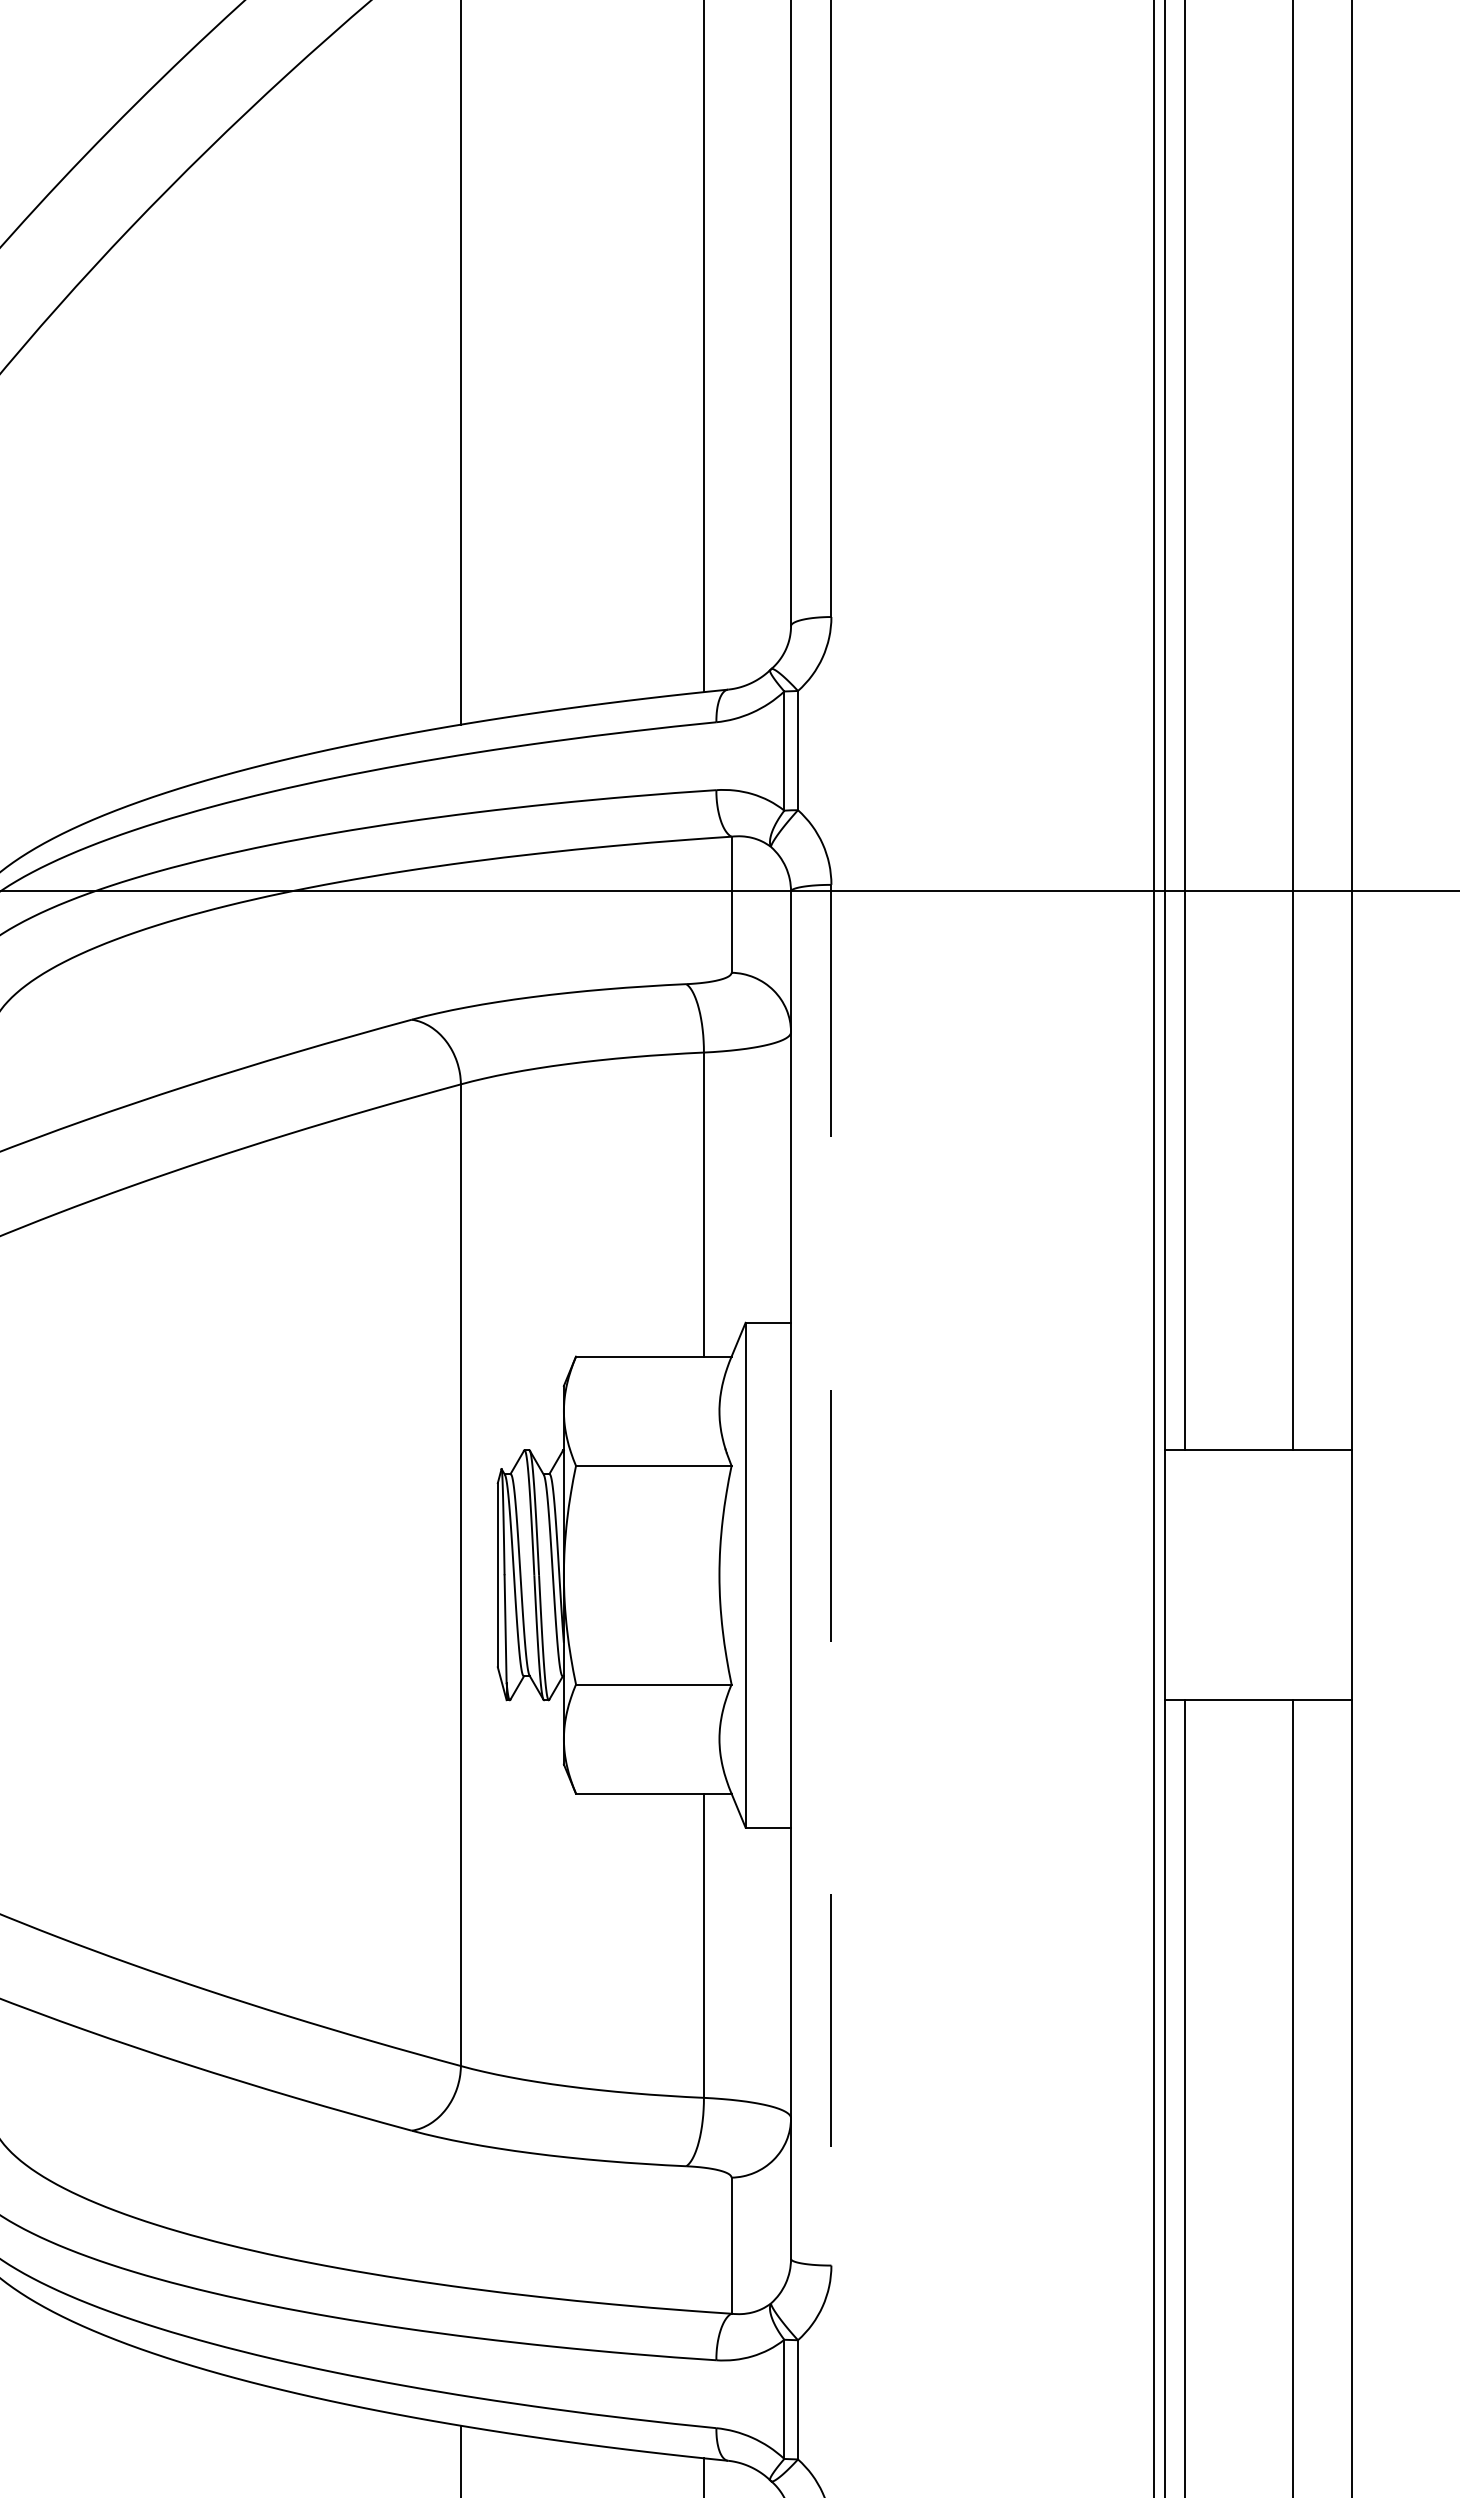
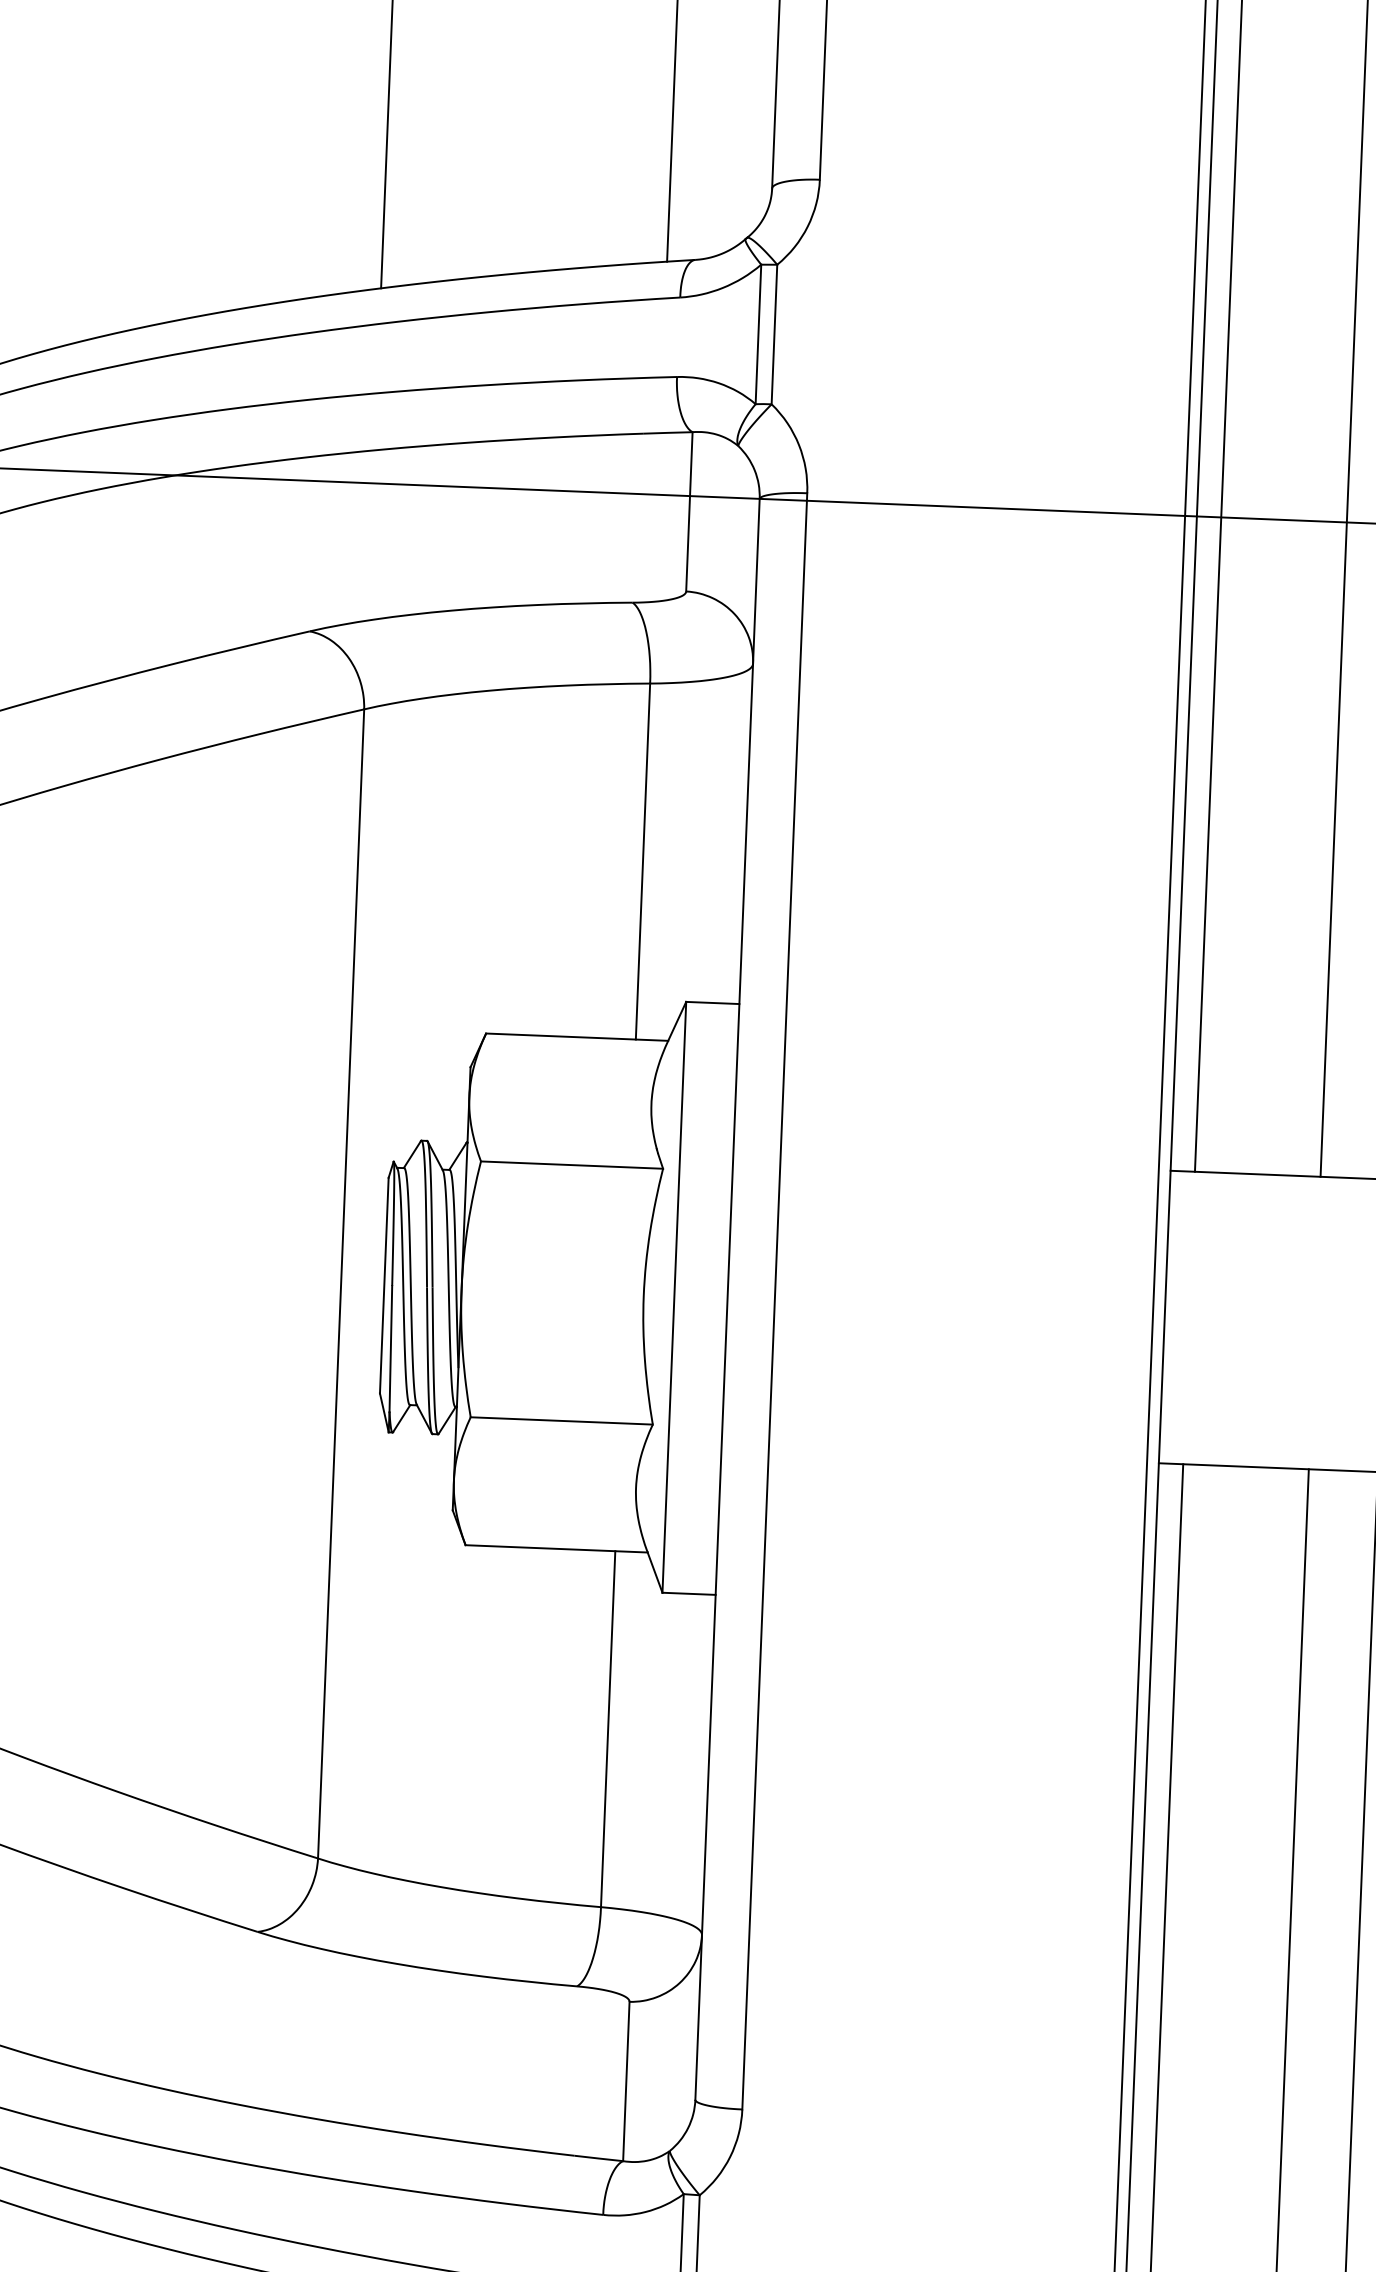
line: (831, 1575) -> (774, 1301), dashed -> solid

